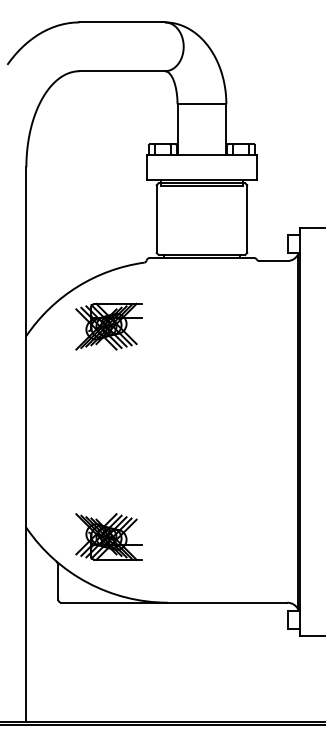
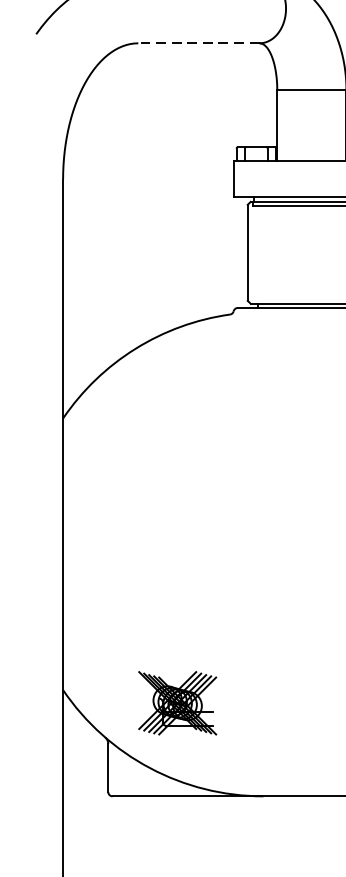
line: (122, 71) -> (199, 43), solid -> dashed
part: (108, 326) -> (179, 404), removed
part: (108, 536) -> (179, 702), size x0.7

